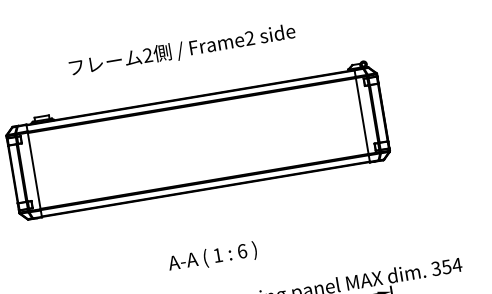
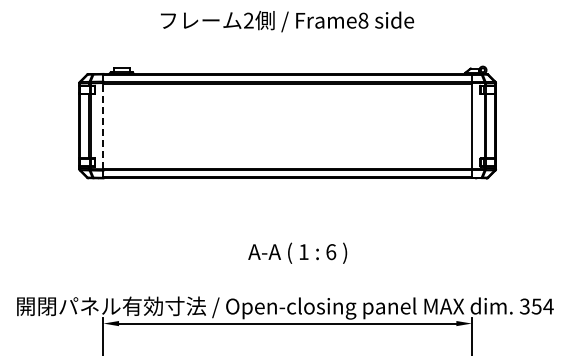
text: (249, 38) -> (363, 20), Frame2 -> Frame8
line: (34, 170) -> (103, 125), solid -> dashed
text: (212, 256) -> (297, 252), moved

